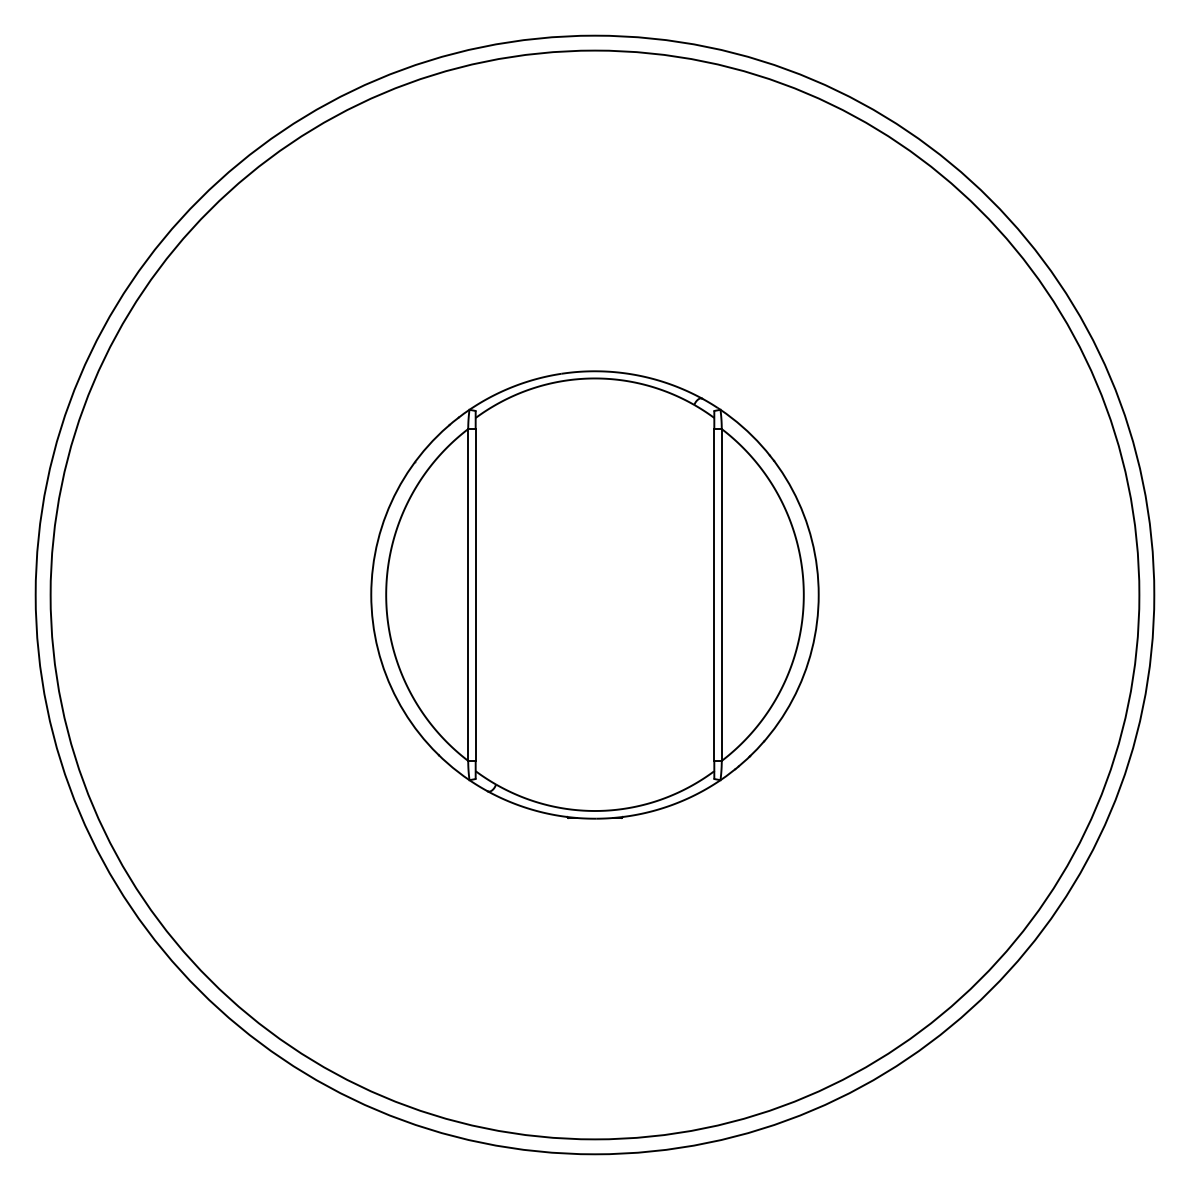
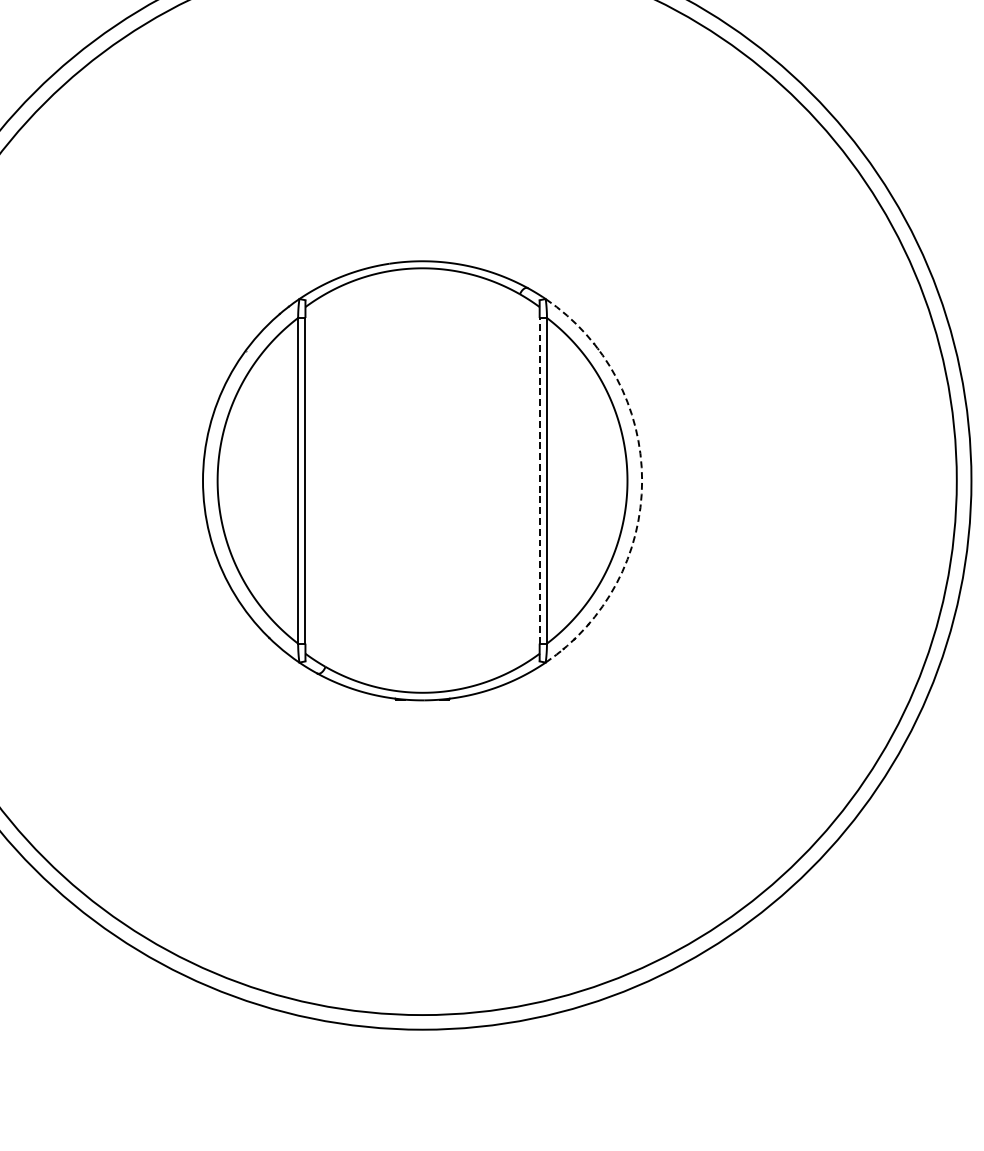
arc: (818, 594) -> (641, 480), solid -> dashed
line: (714, 595) -> (539, 481), solid -> dashed

